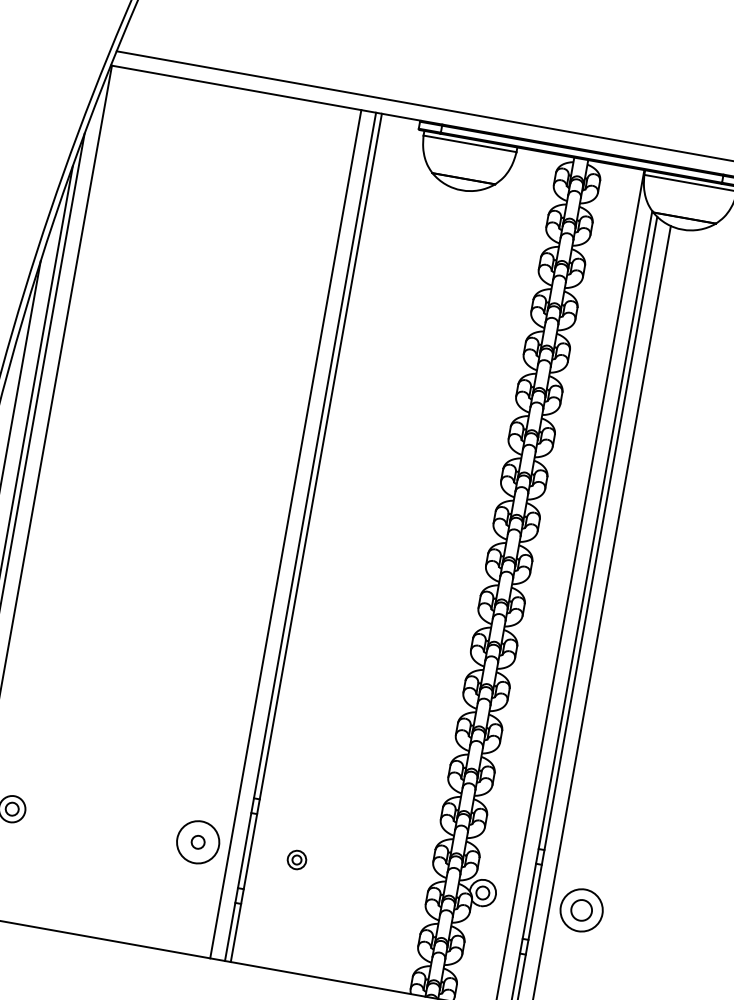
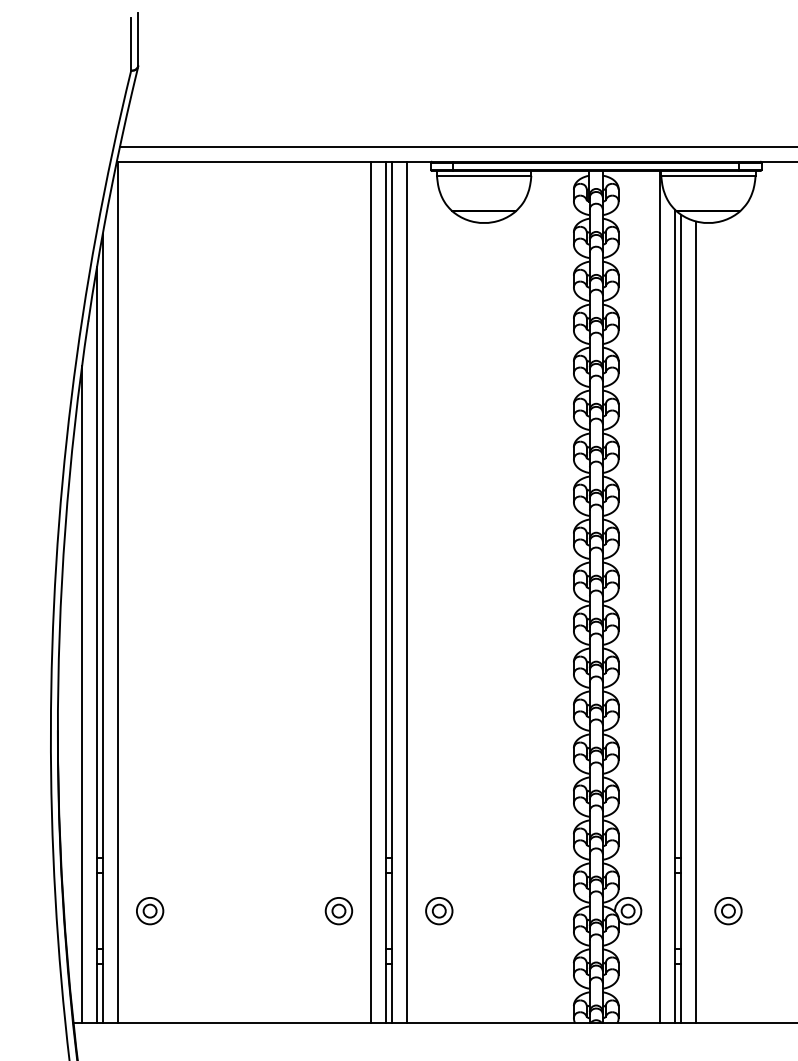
line: (321, 540) -> (407, 592), added
circle: (197, 841) -> (338, 910), size x0.62
part: (297, 860) -> (439, 911), size x1.43
part: (581, 910) -> (728, 911), size x0.62

